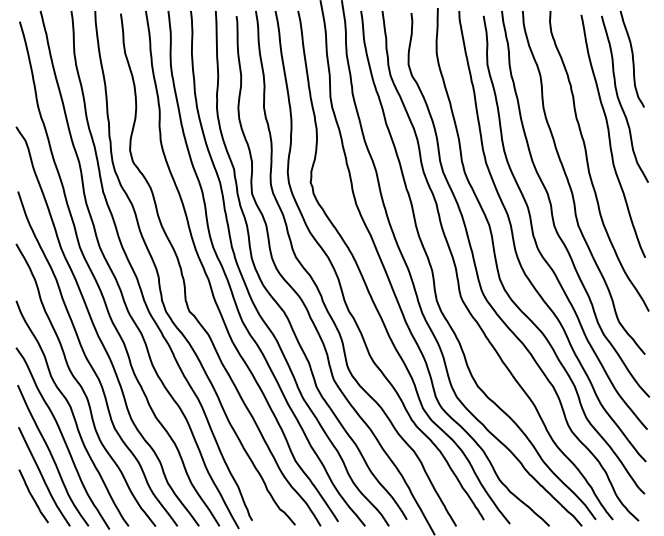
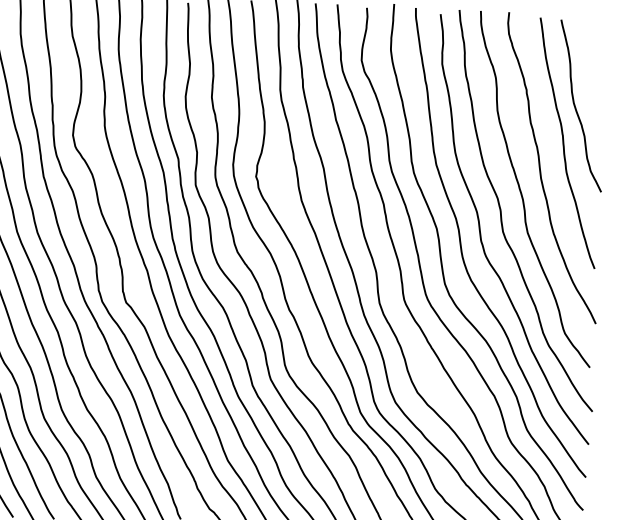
curve: (632, 58) -> (590, 64), removed

